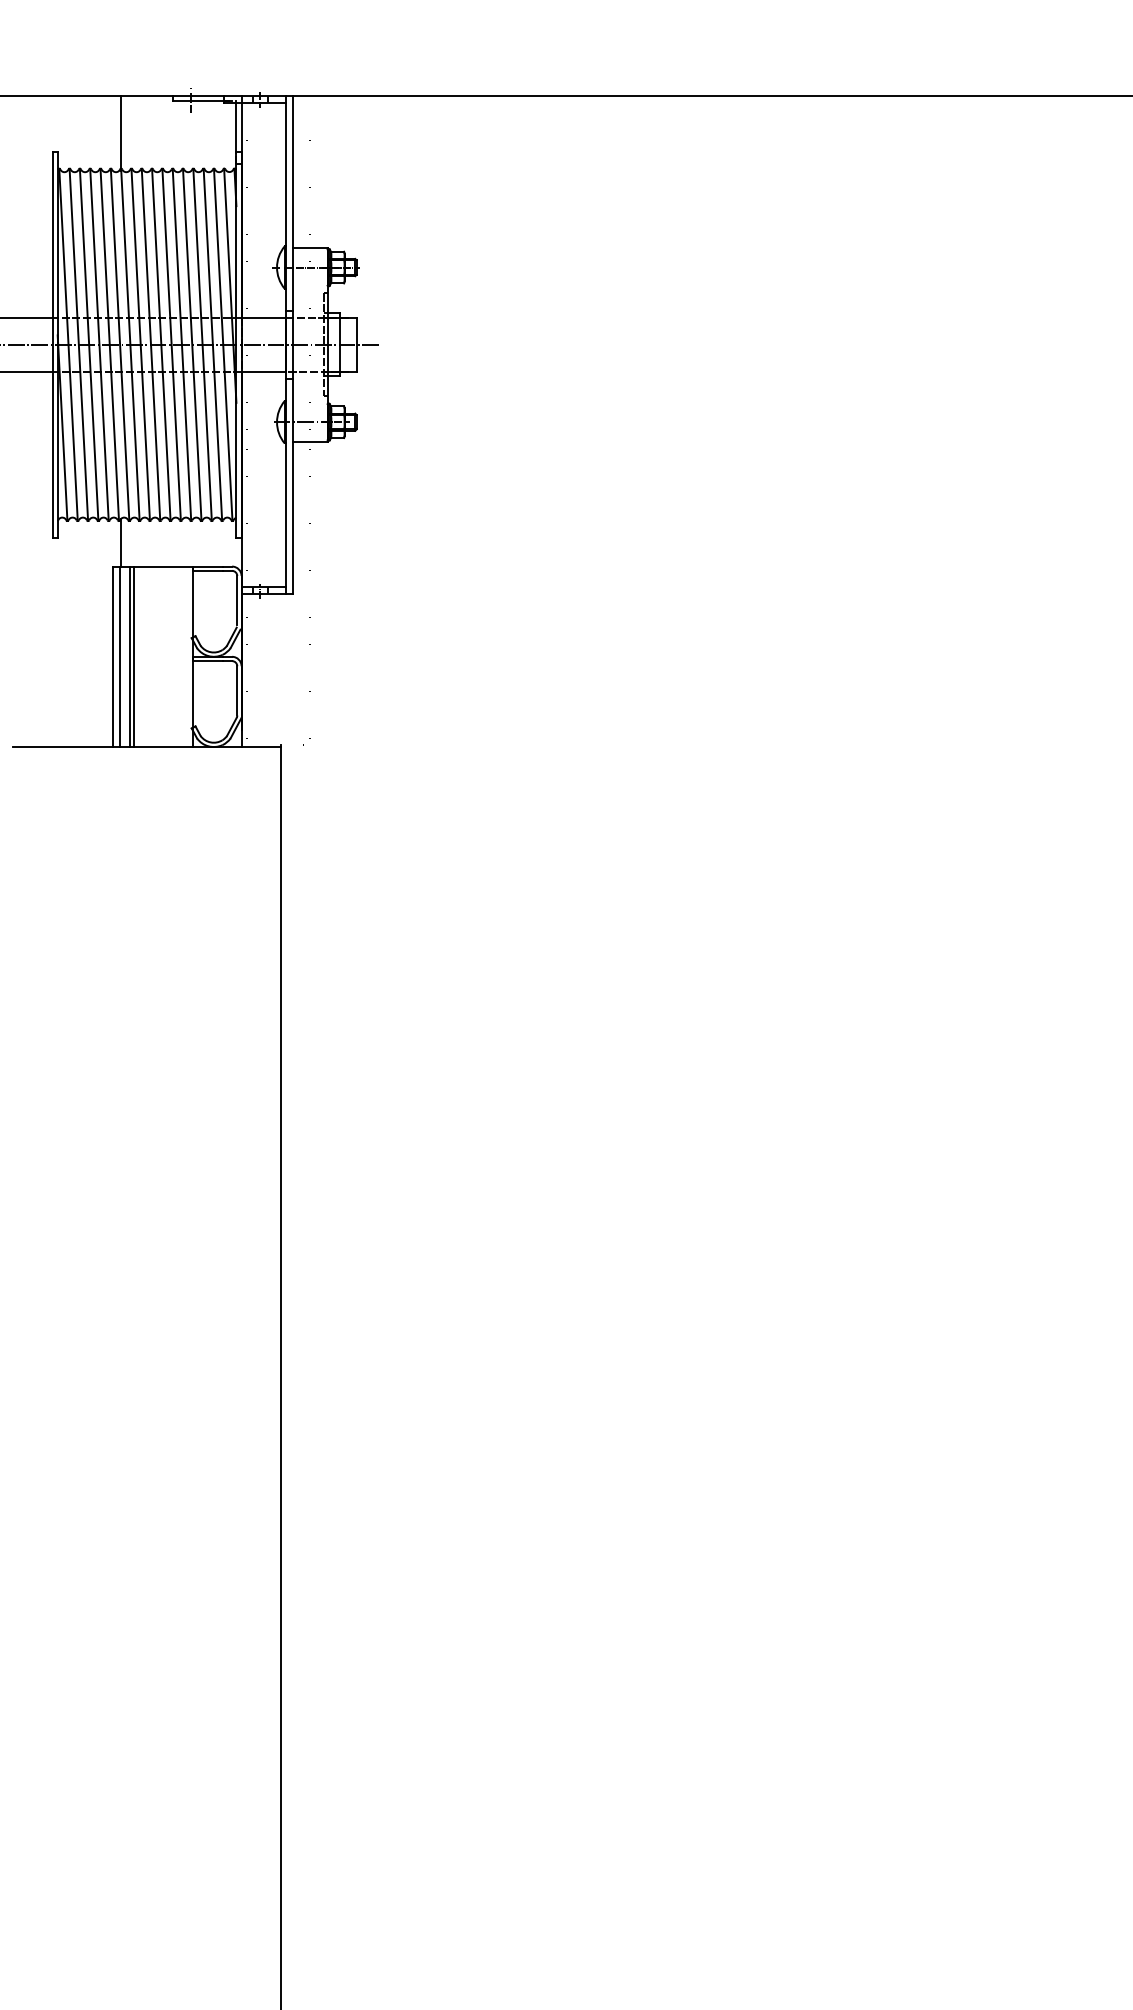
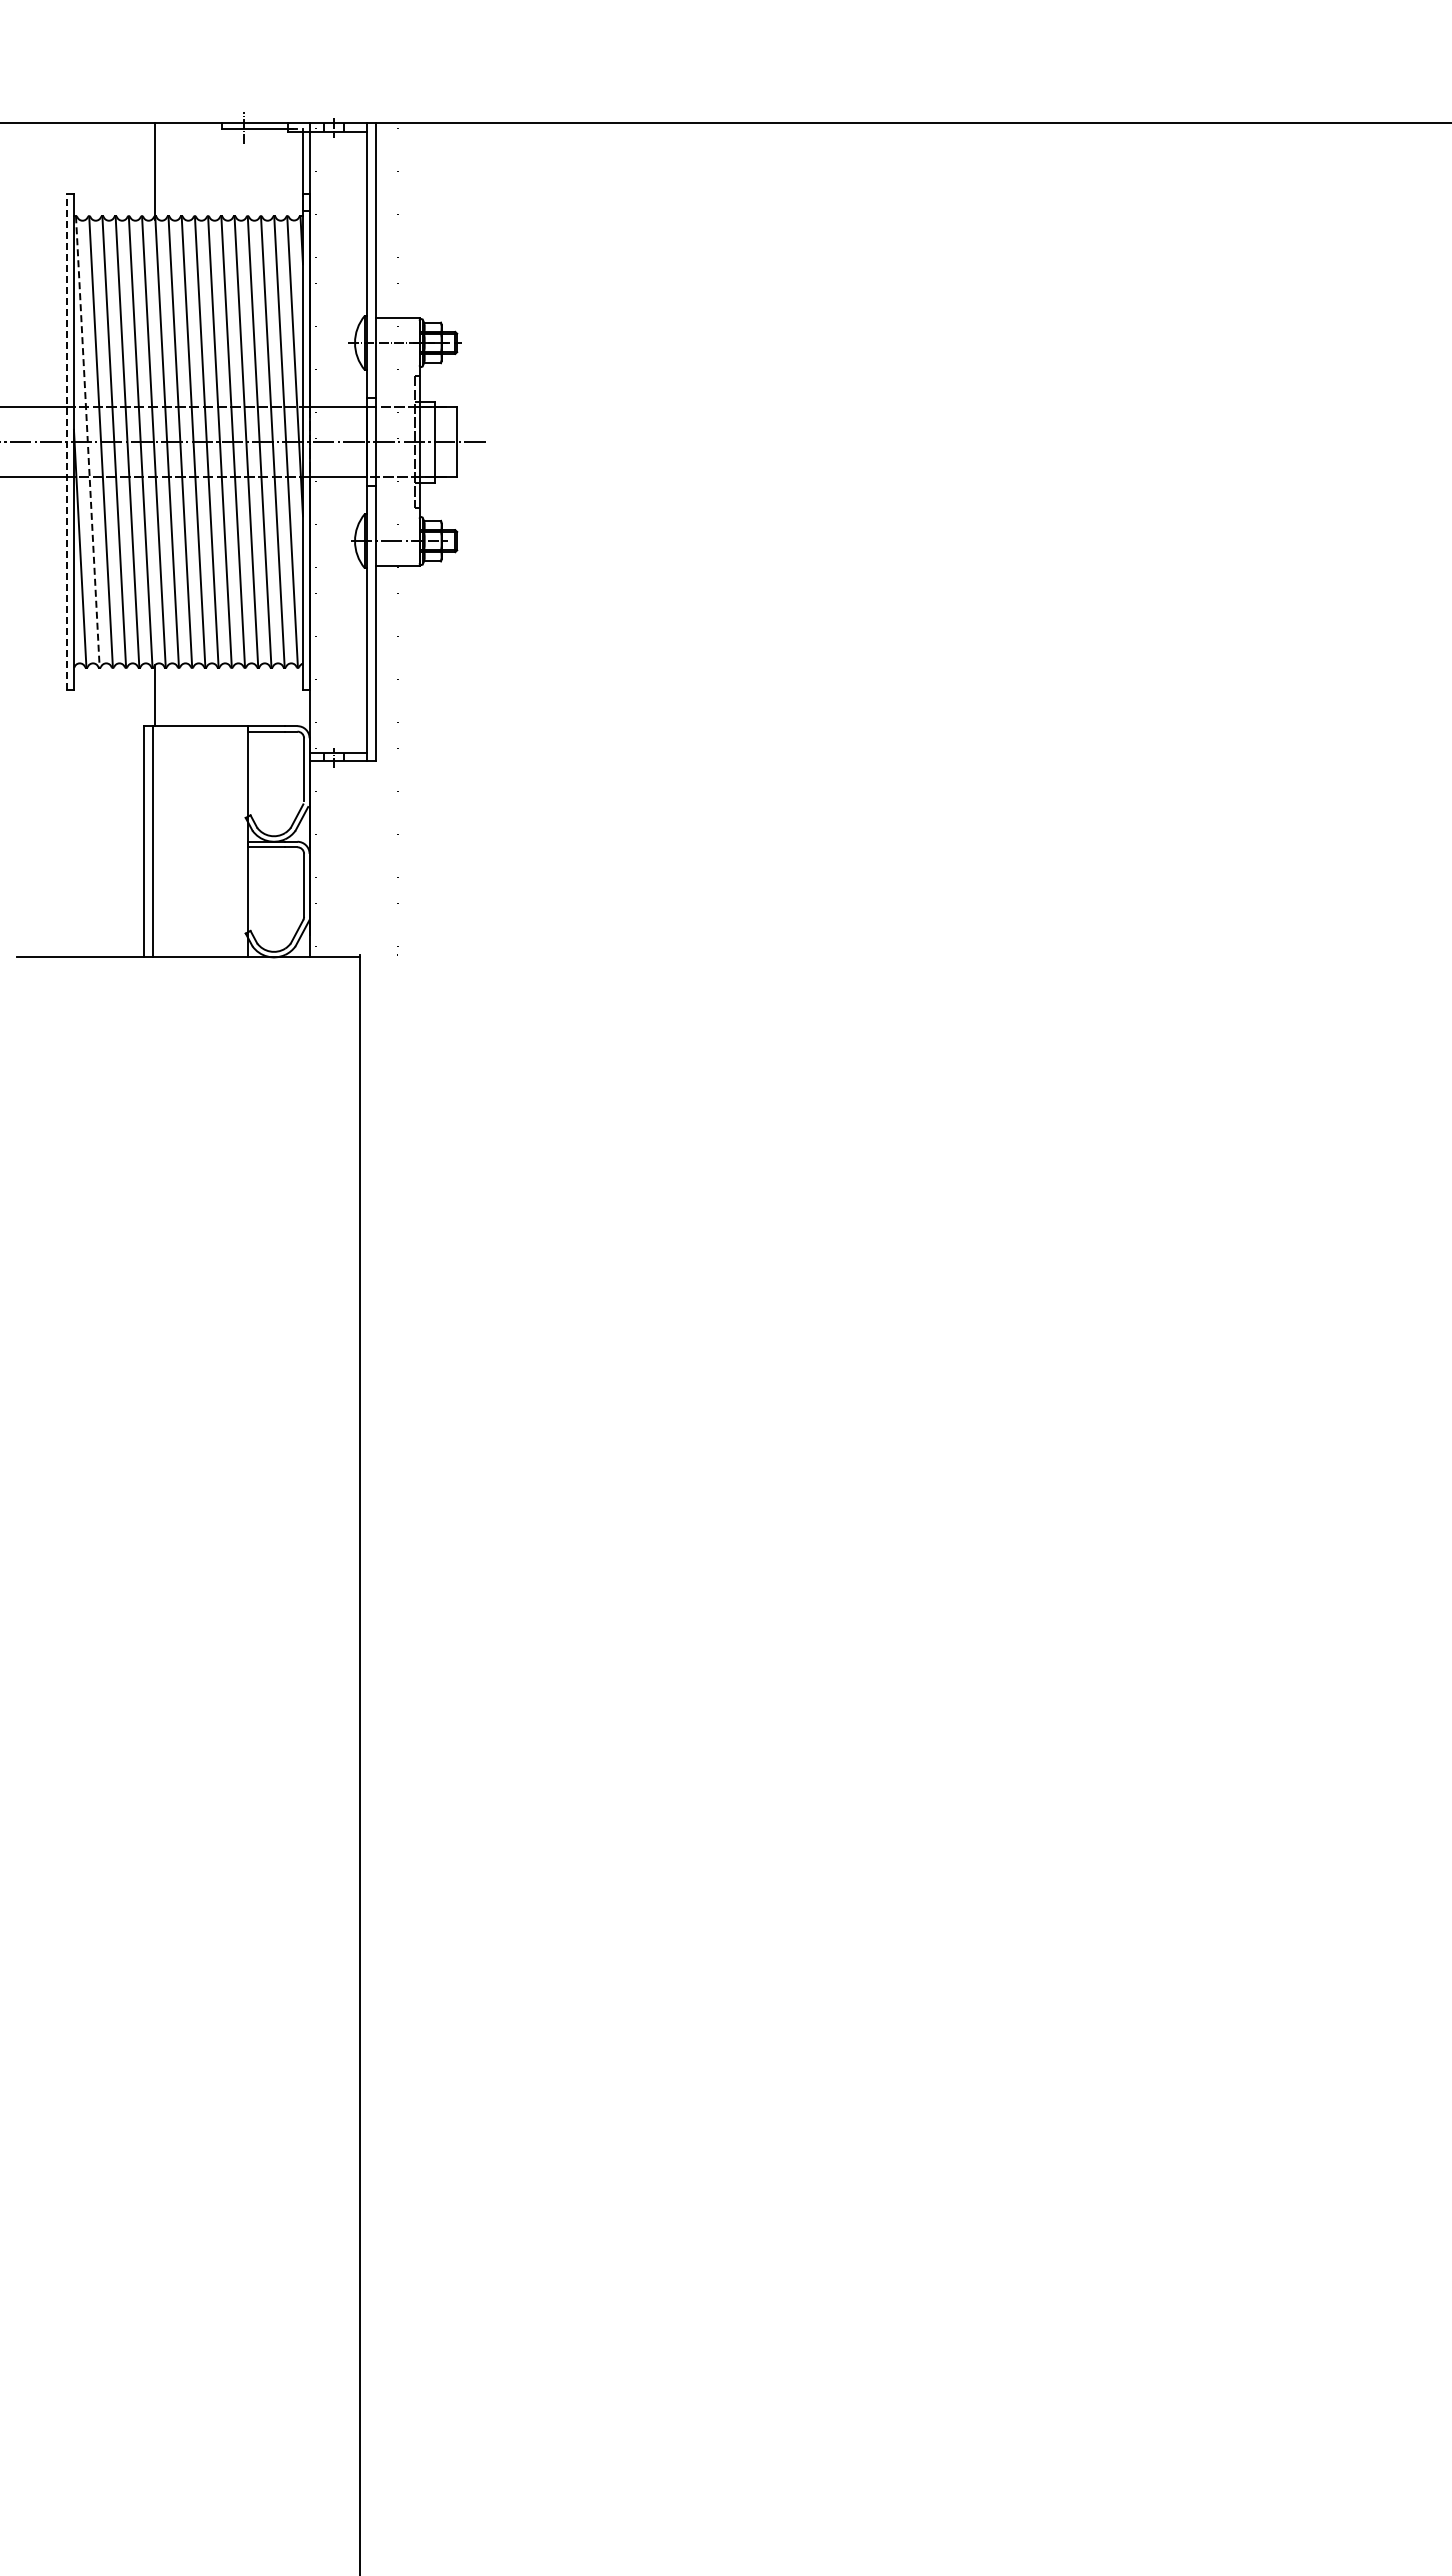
line: (52, 345) -> (67, 442), solid -> dashed
line: (68, 345) -> (87, 442), solid -> dashed
line: (129, 656) -> (166, 841), removed
line: (133, 656) -> (171, 841), removed

